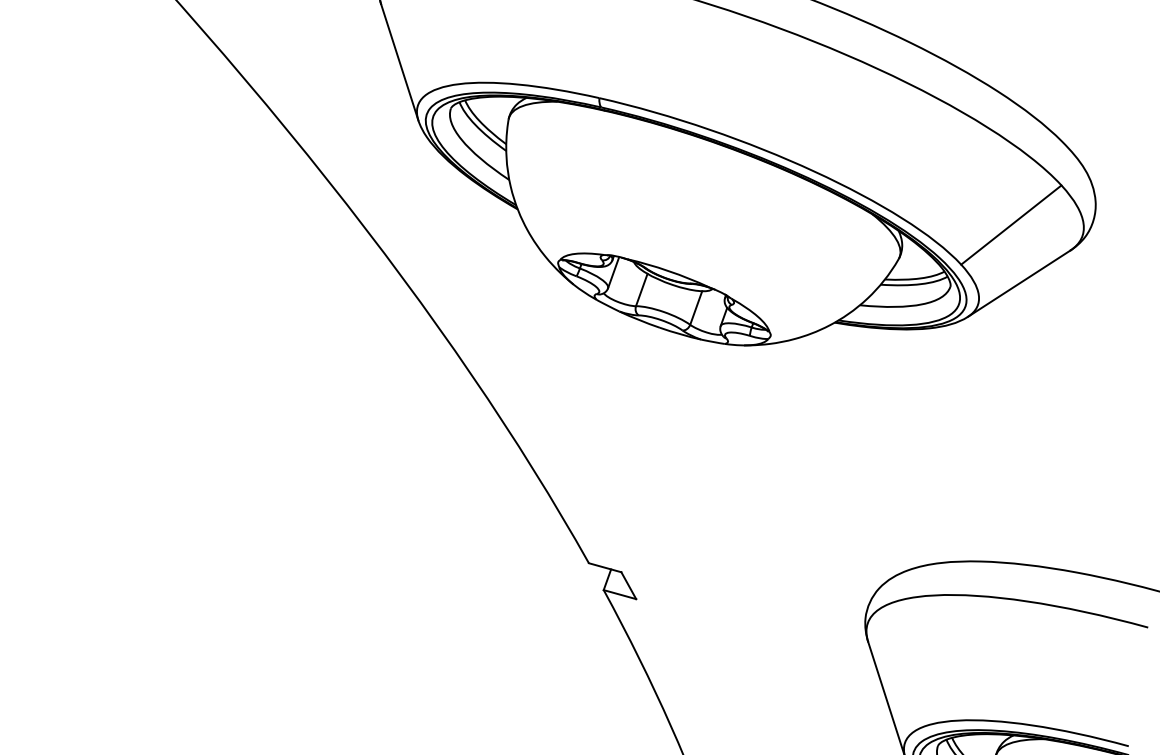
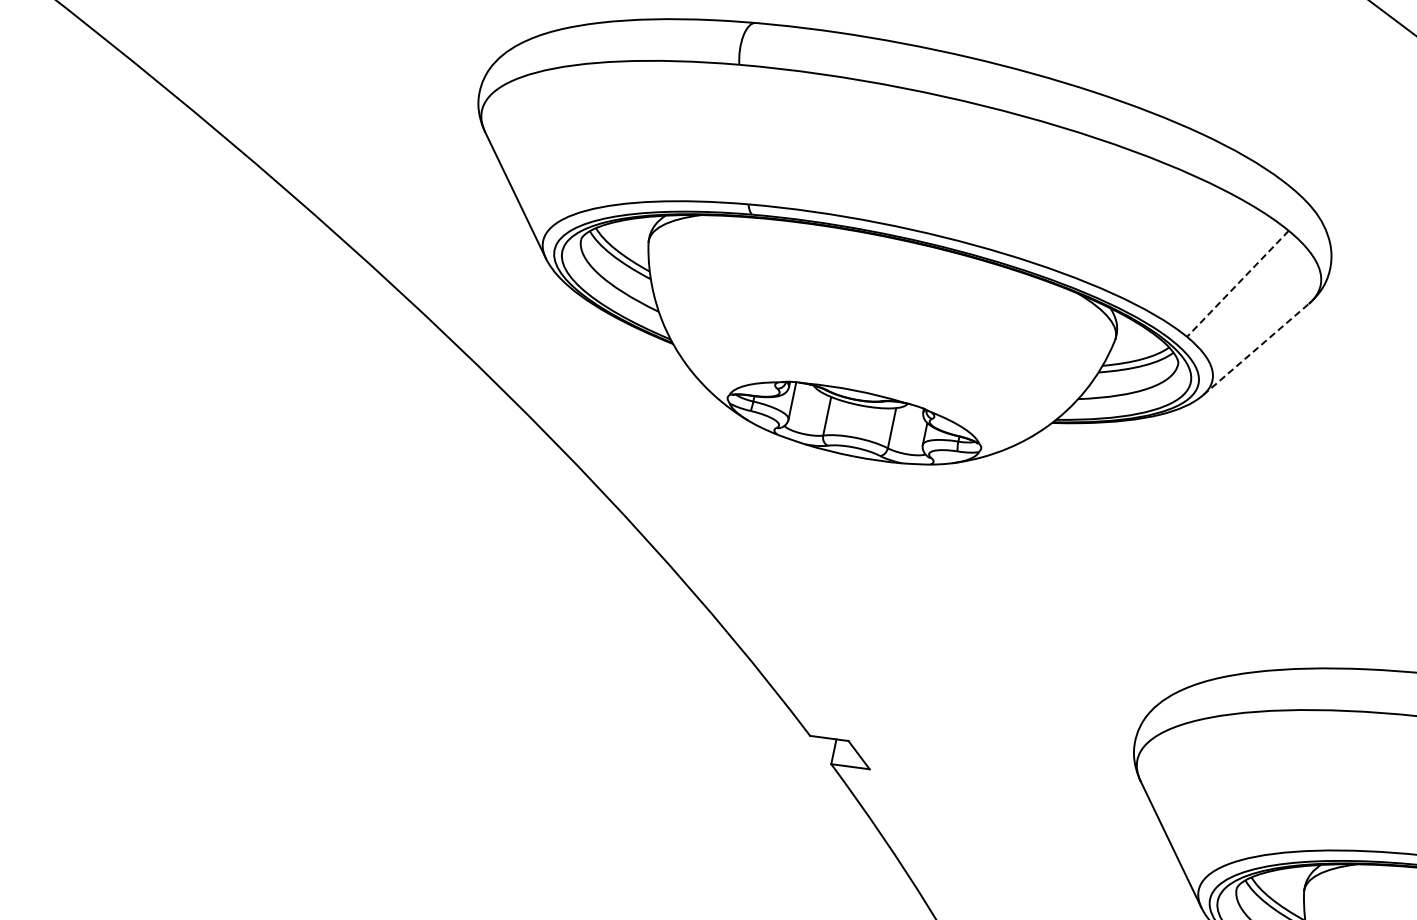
line: (1010, 225) -> (1237, 284), solid -> dashed
line: (1018, 283) -> (1255, 349), solid -> dashed

